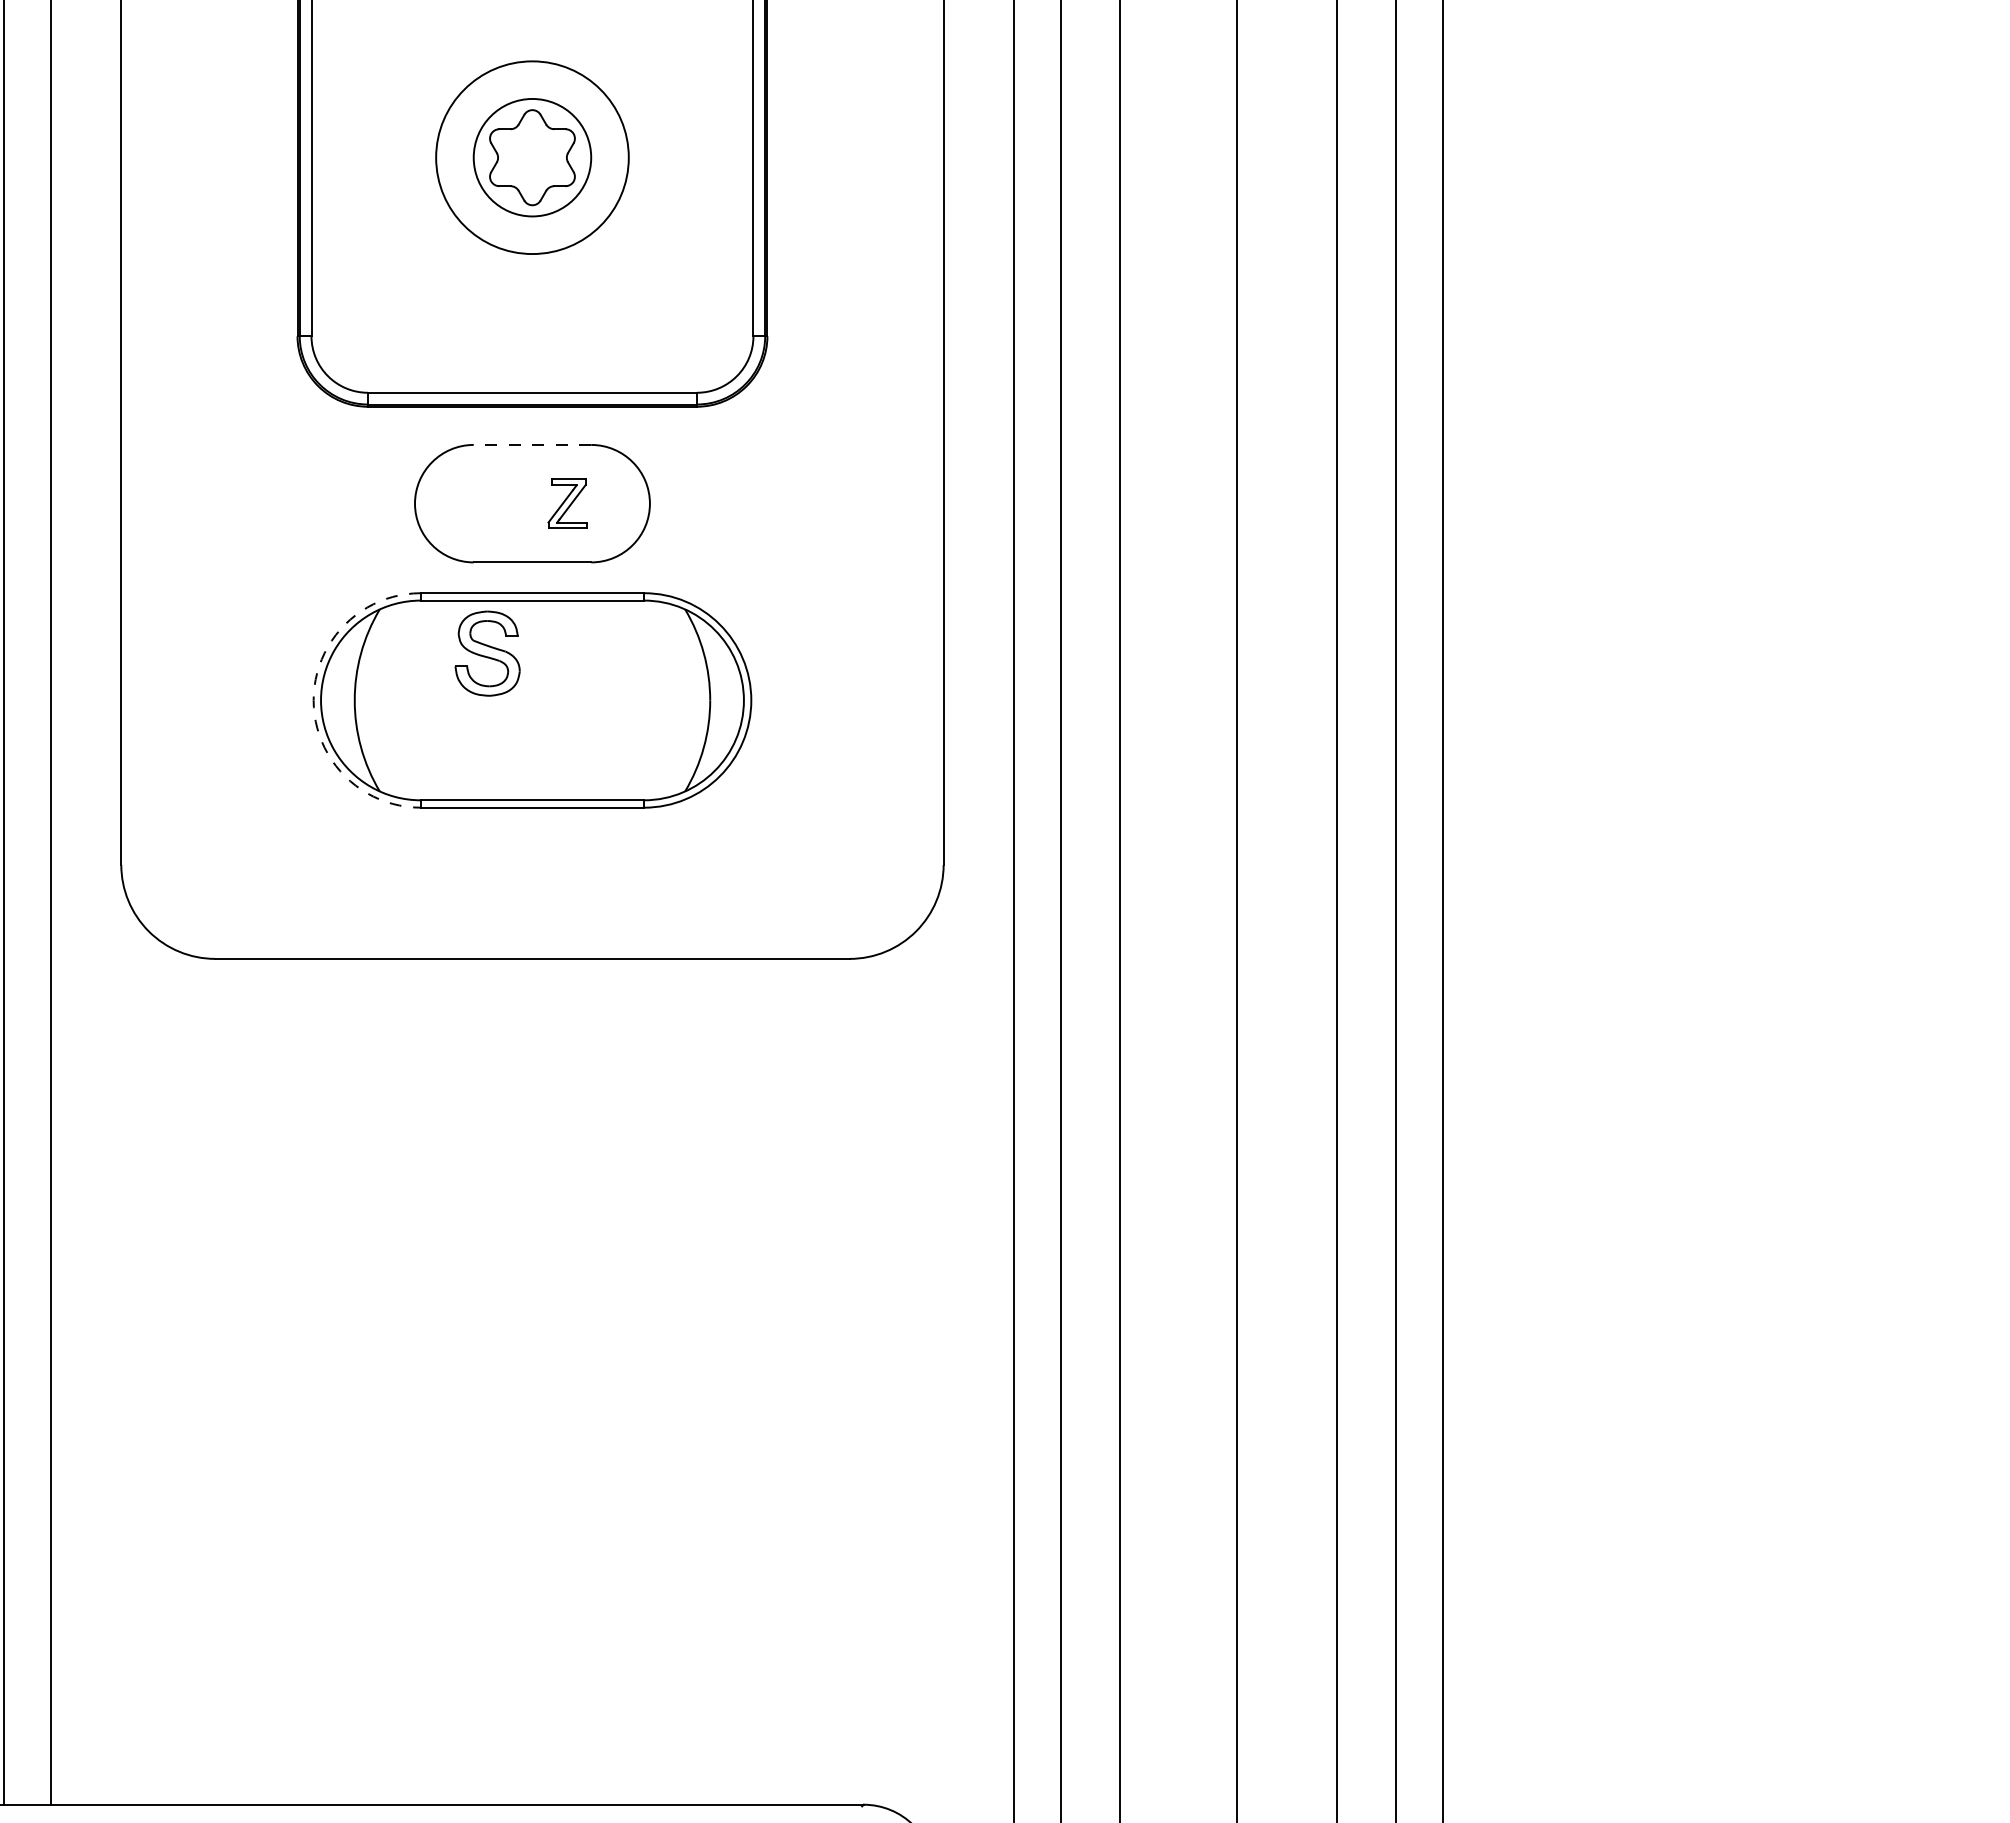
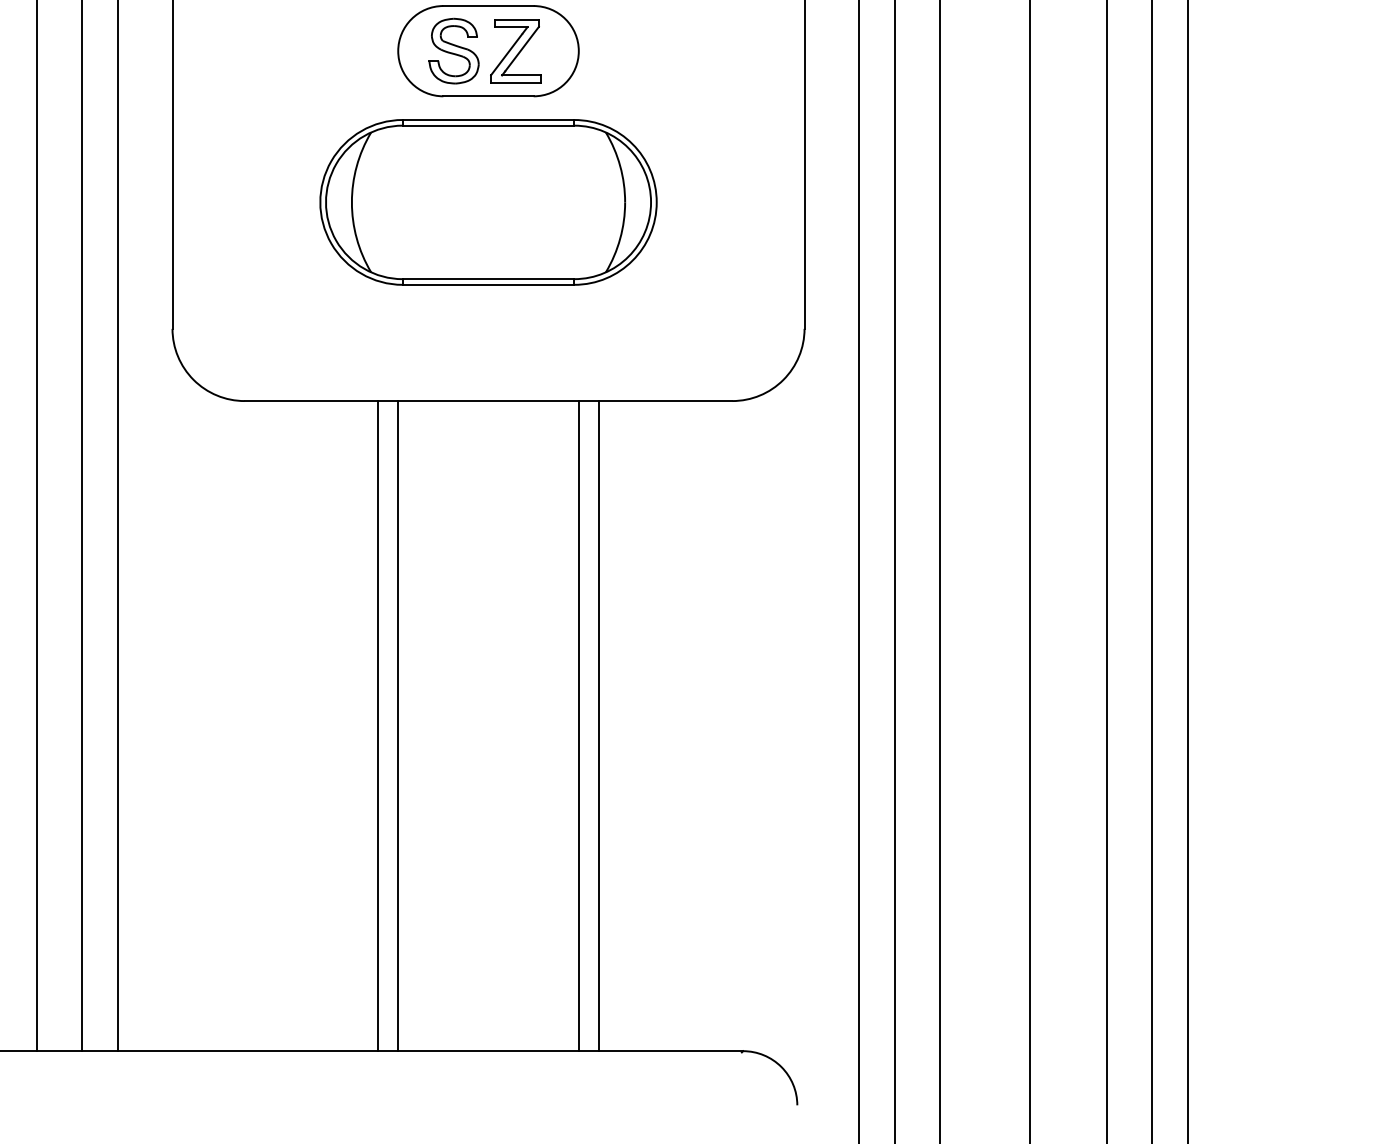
line: (532, 444) -> (488, 5), dashed -> solid
part: (567, 503) -> (515, 51), size x1.67
part: (487, 653) -> (453, 51), moved
arc: (313, 700) -> (320, 202), dashed -> solid
line: (389, 1381) -> (378, 725), added
line: (415, 1381) -> (398, 725), added
line: (649, 1381) -> (578, 725), added
line: (675, 1381) -> (598, 725), added

